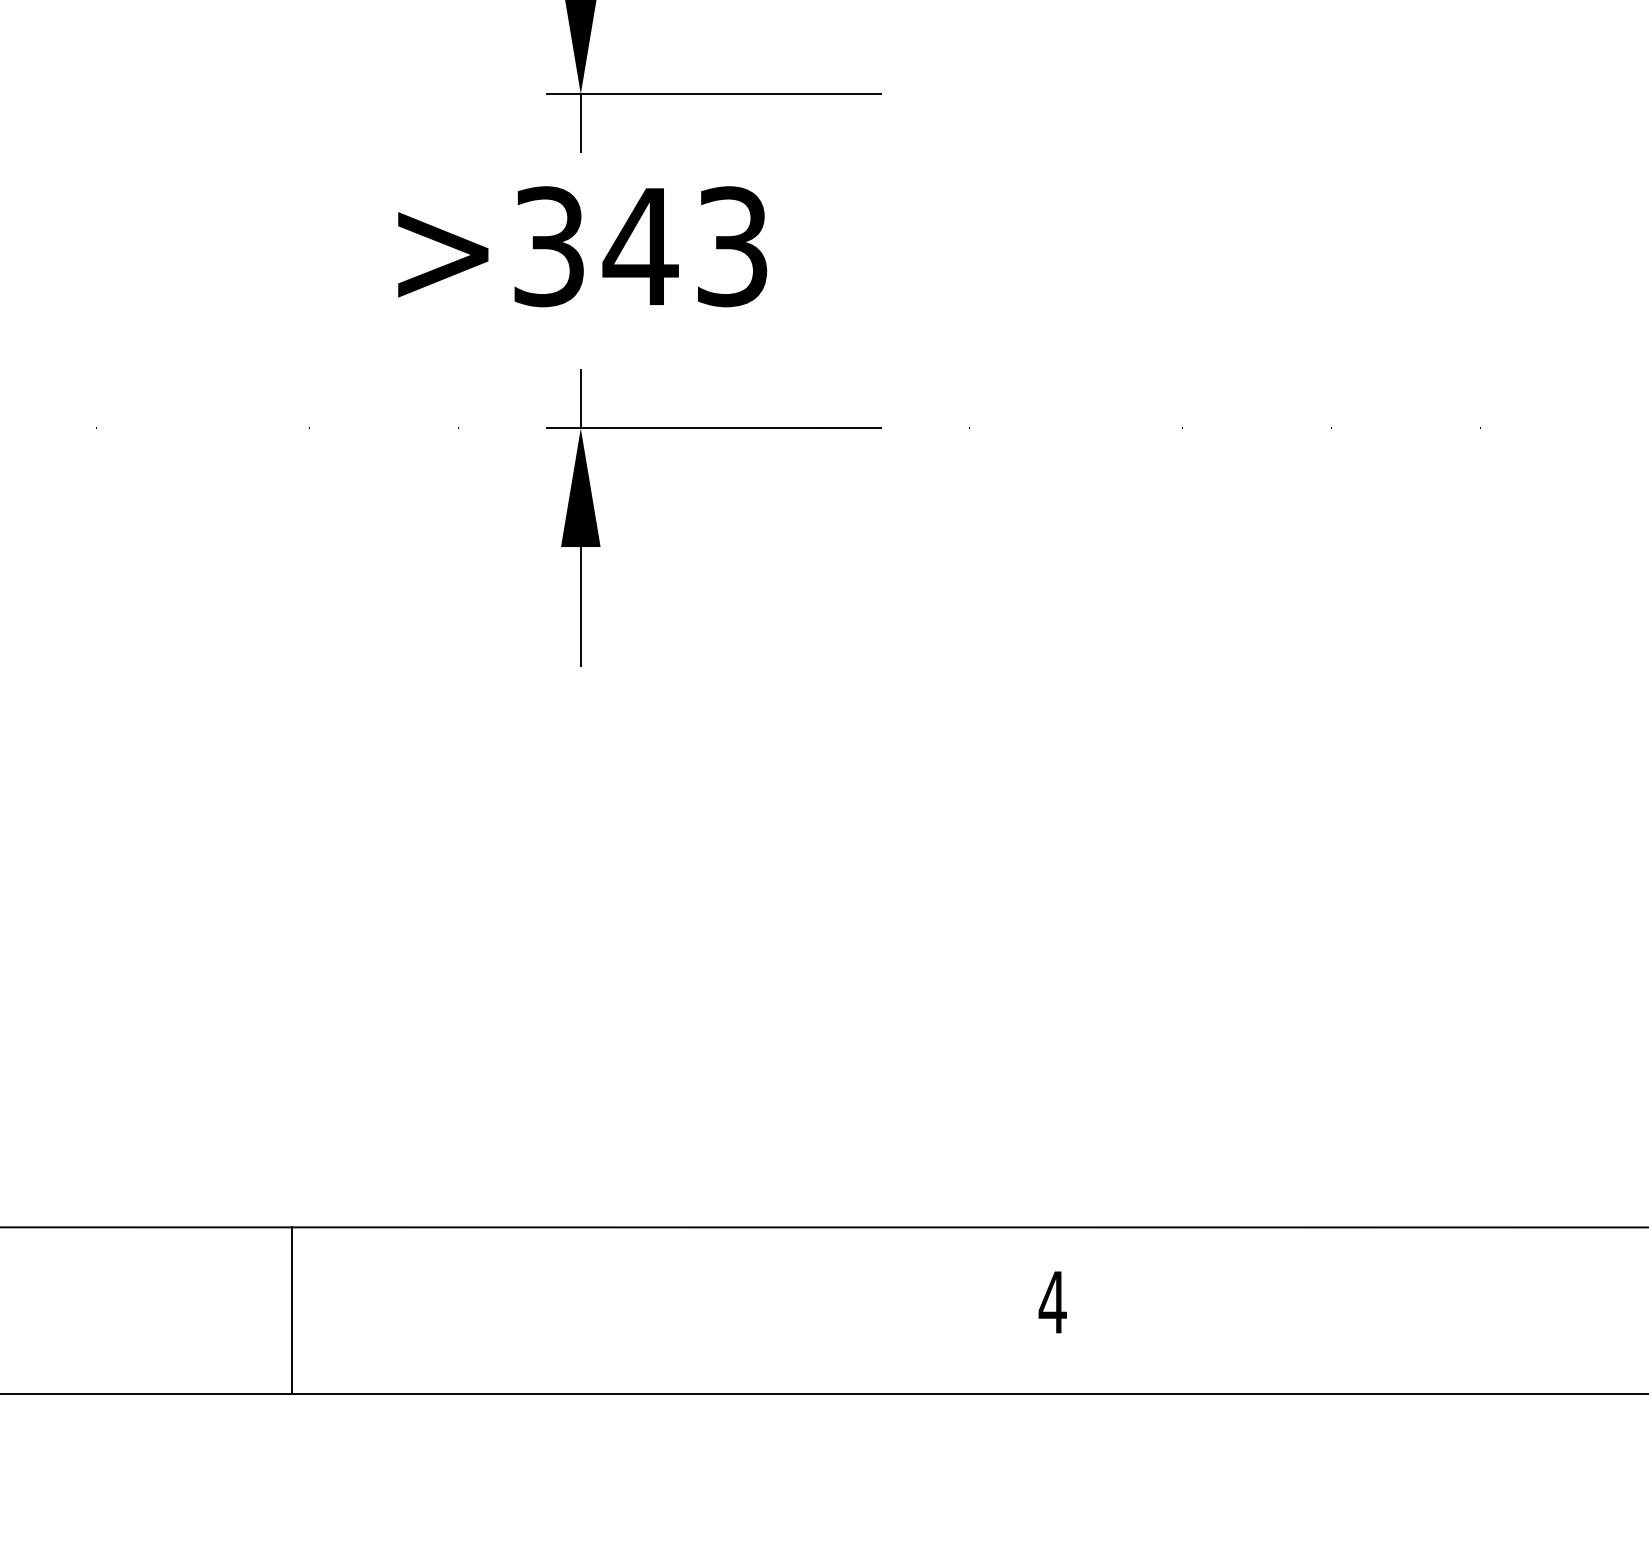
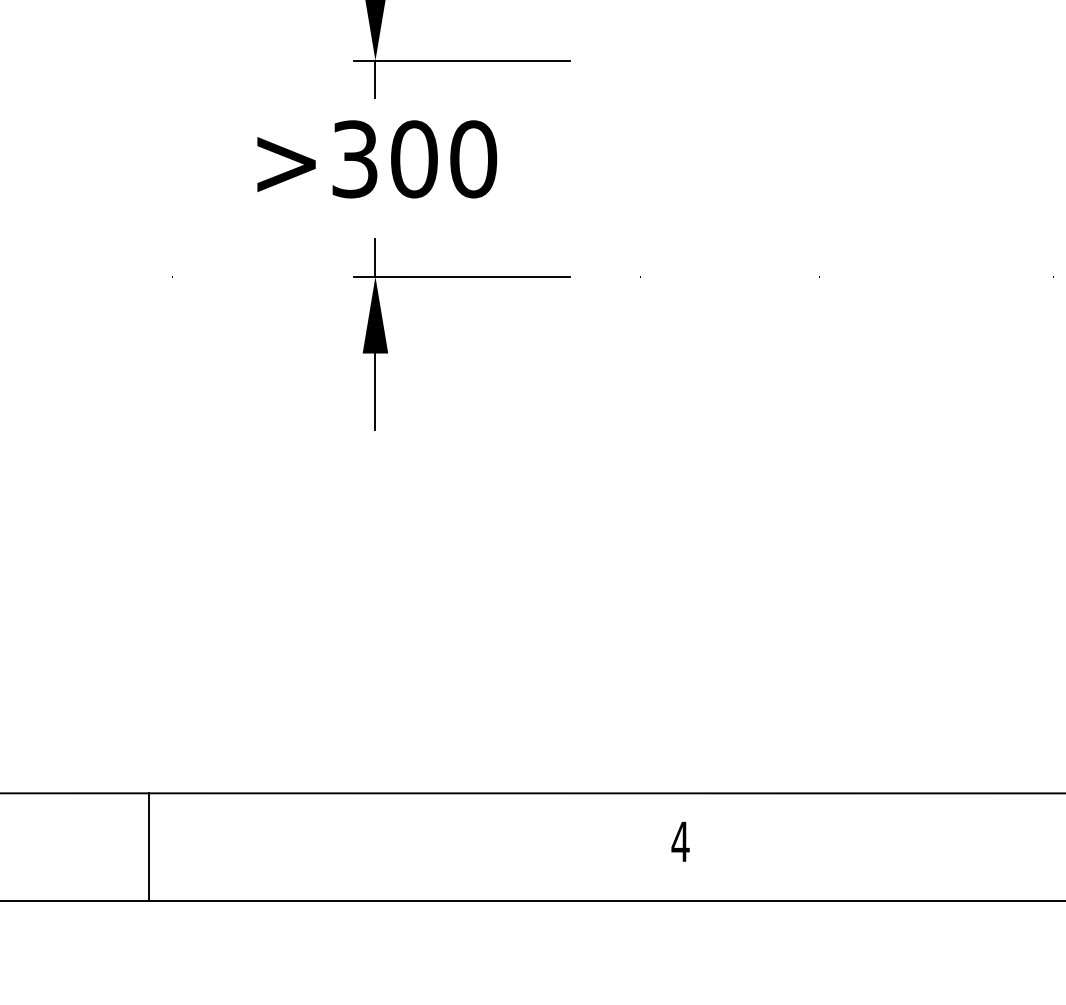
text: (686, 246) -> (443, 159), >343 -> >300
line: (291, 1309) -> (148, 846), moved

